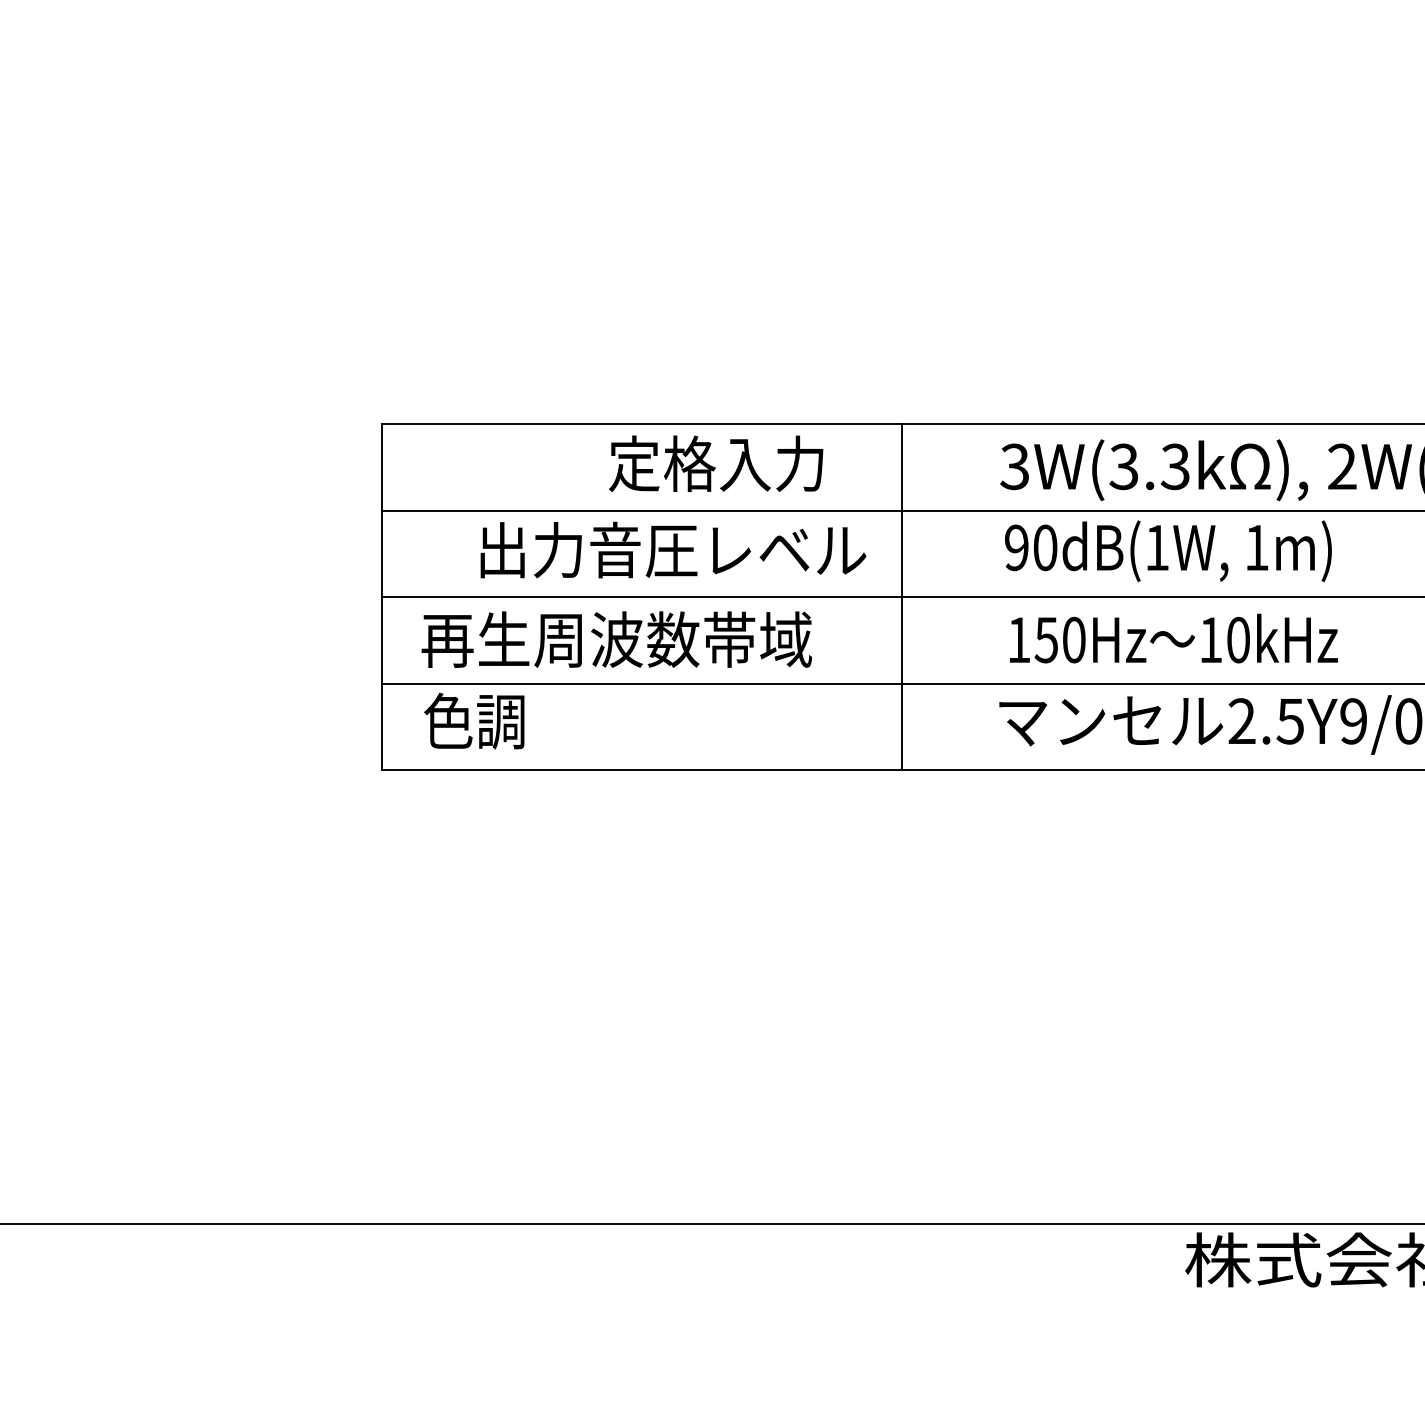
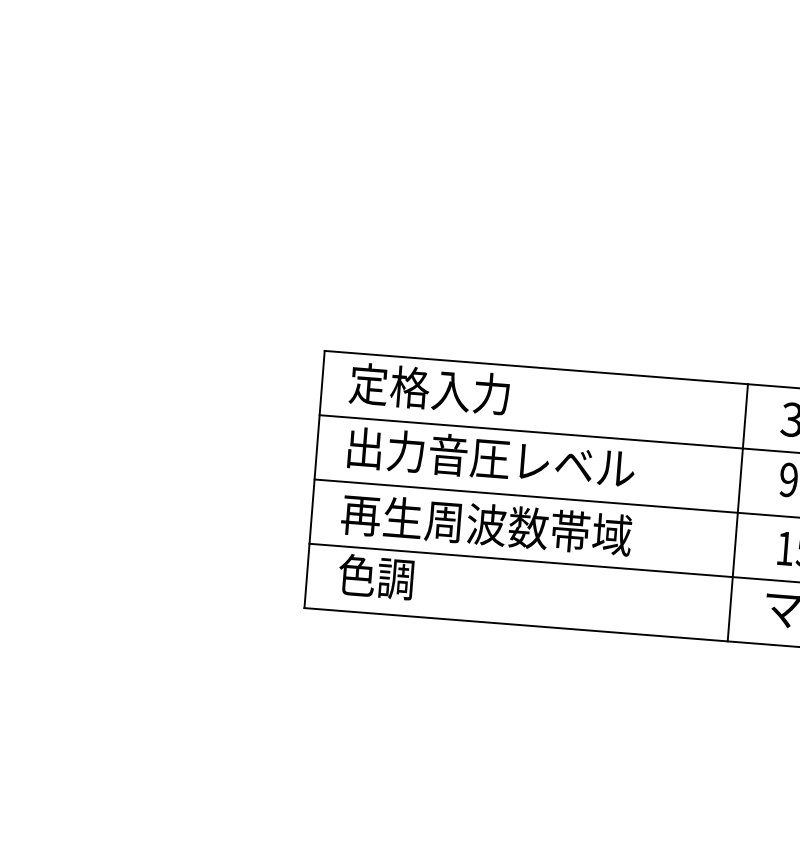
text: (716, 463) -> (429, 388), moved
text: (673, 549) -> (491, 457), moved
line: (901, 596) -> (737, 512), moved

